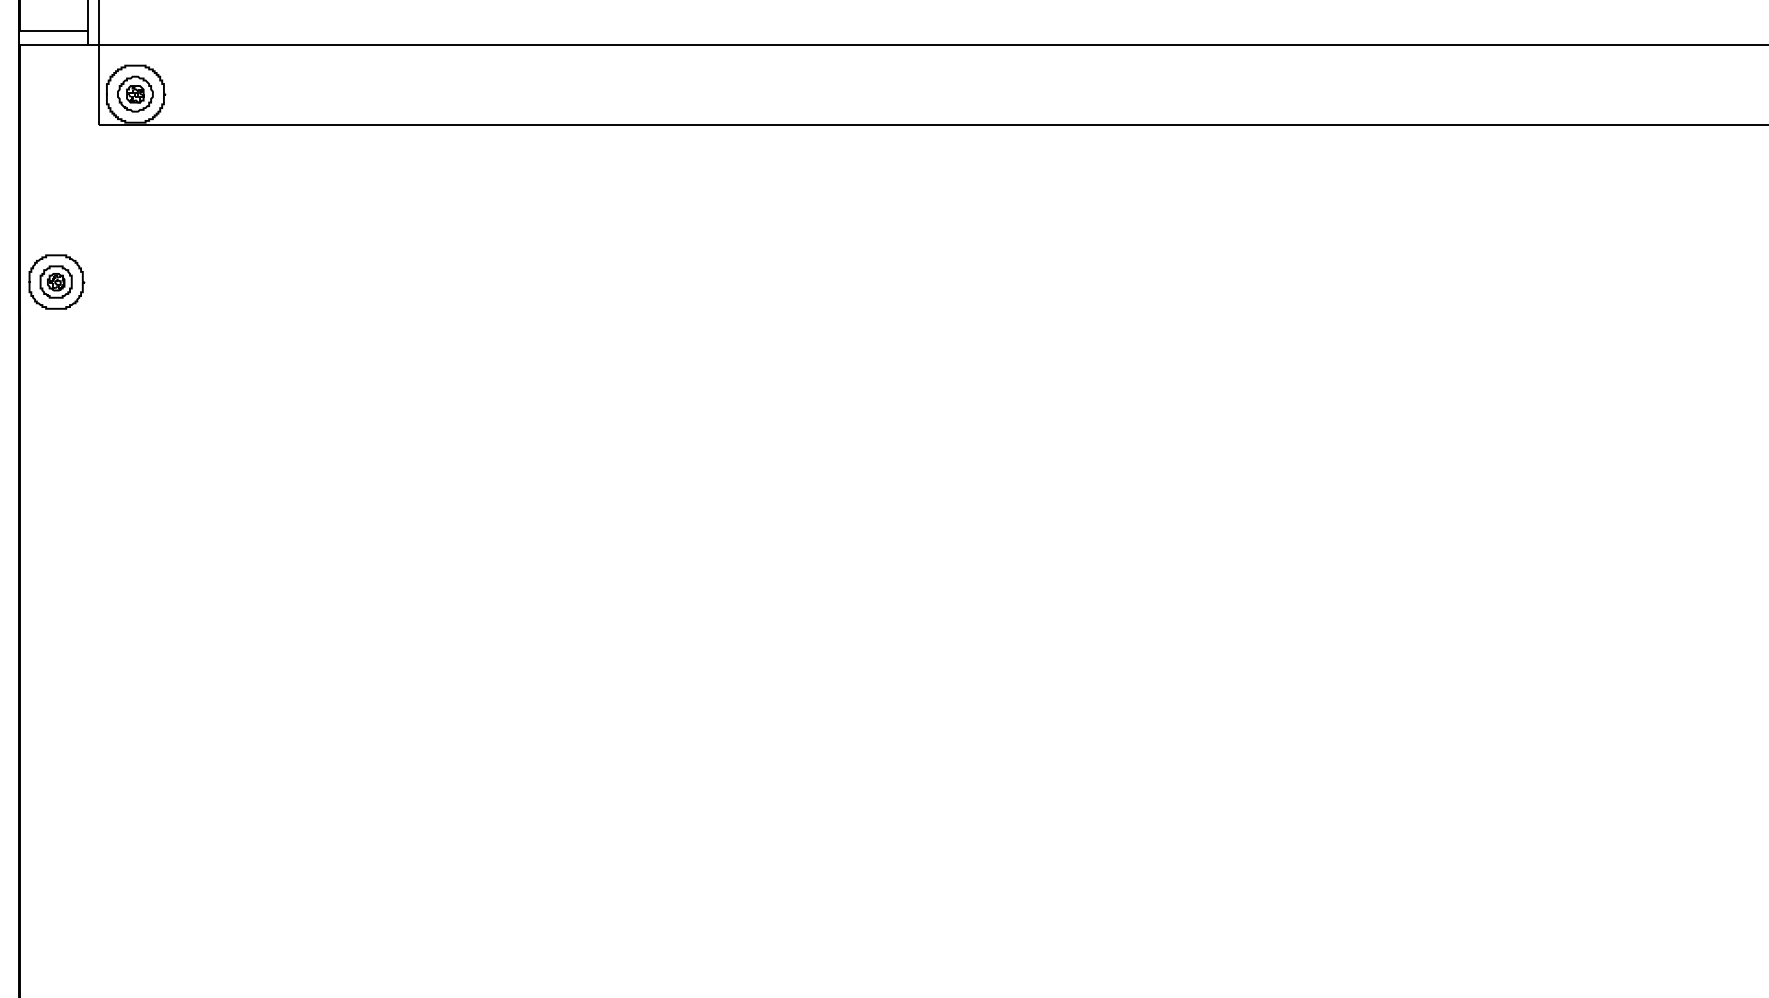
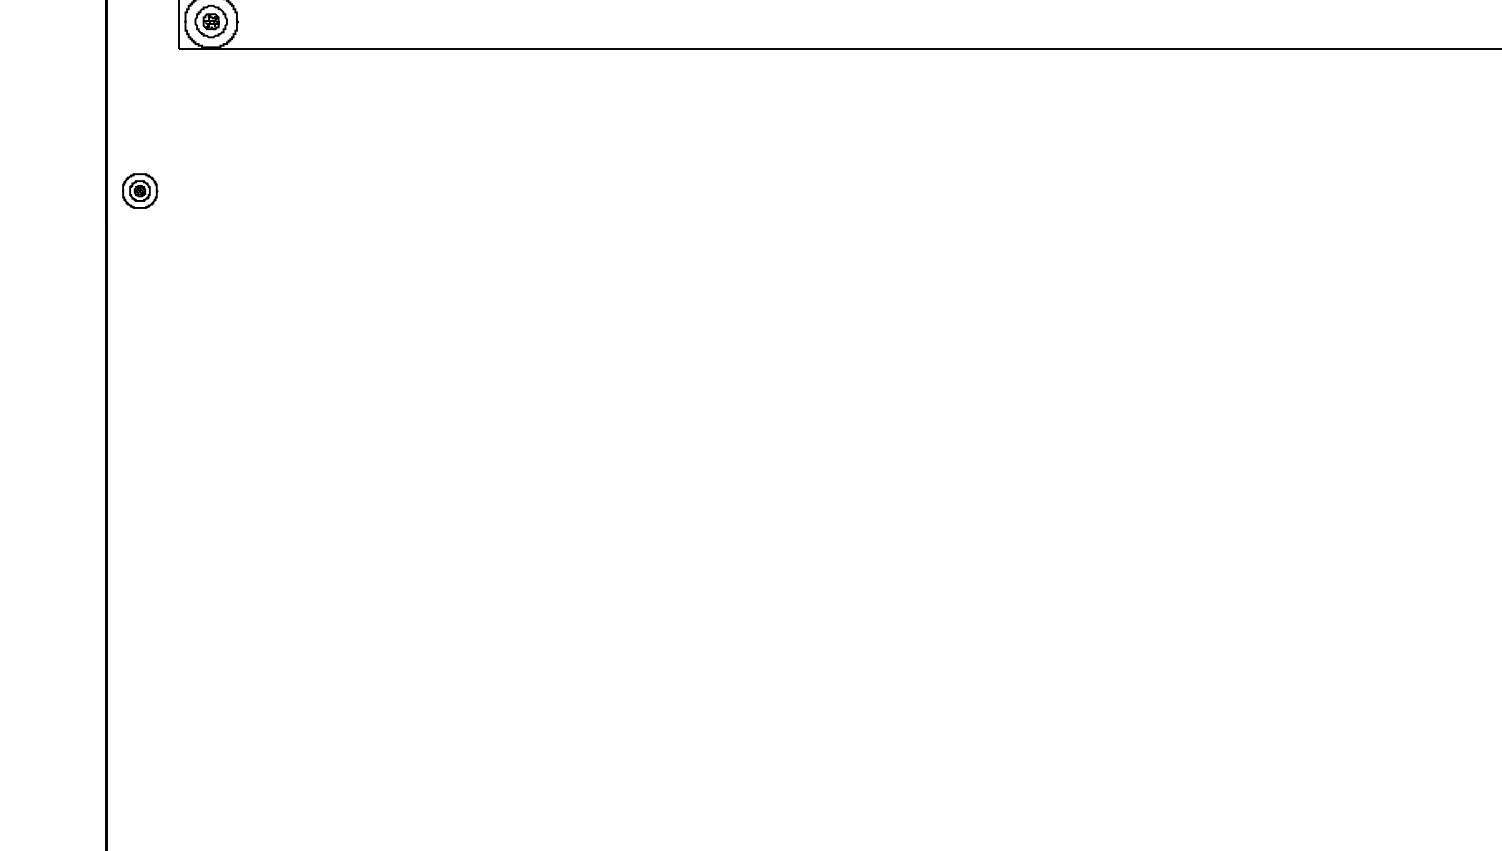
part: (56, 281) -> (140, 190), size x0.7

